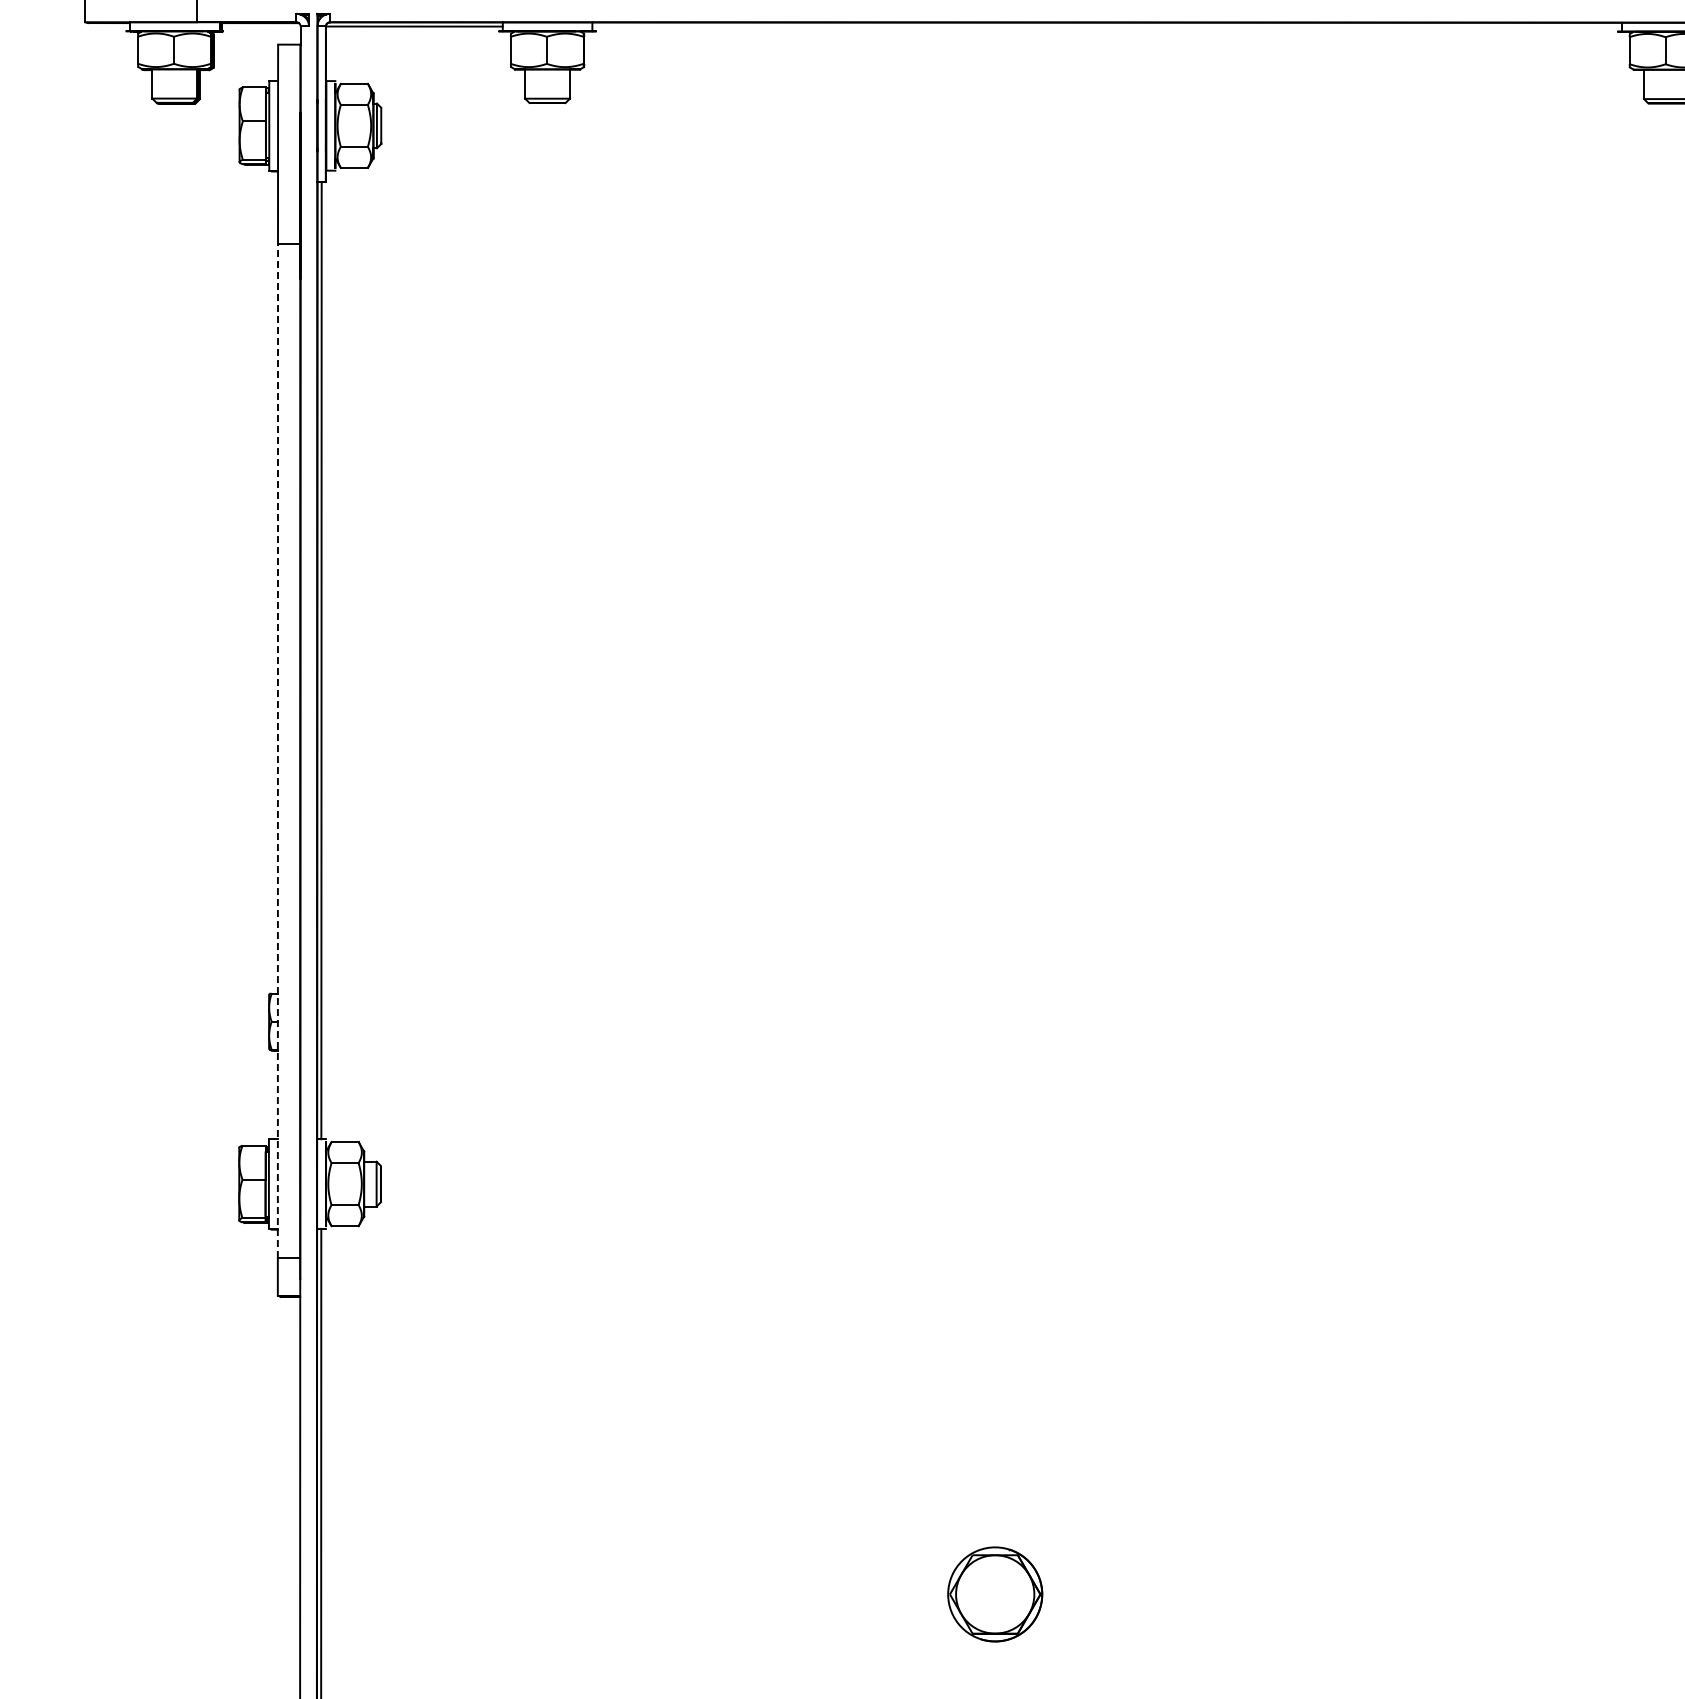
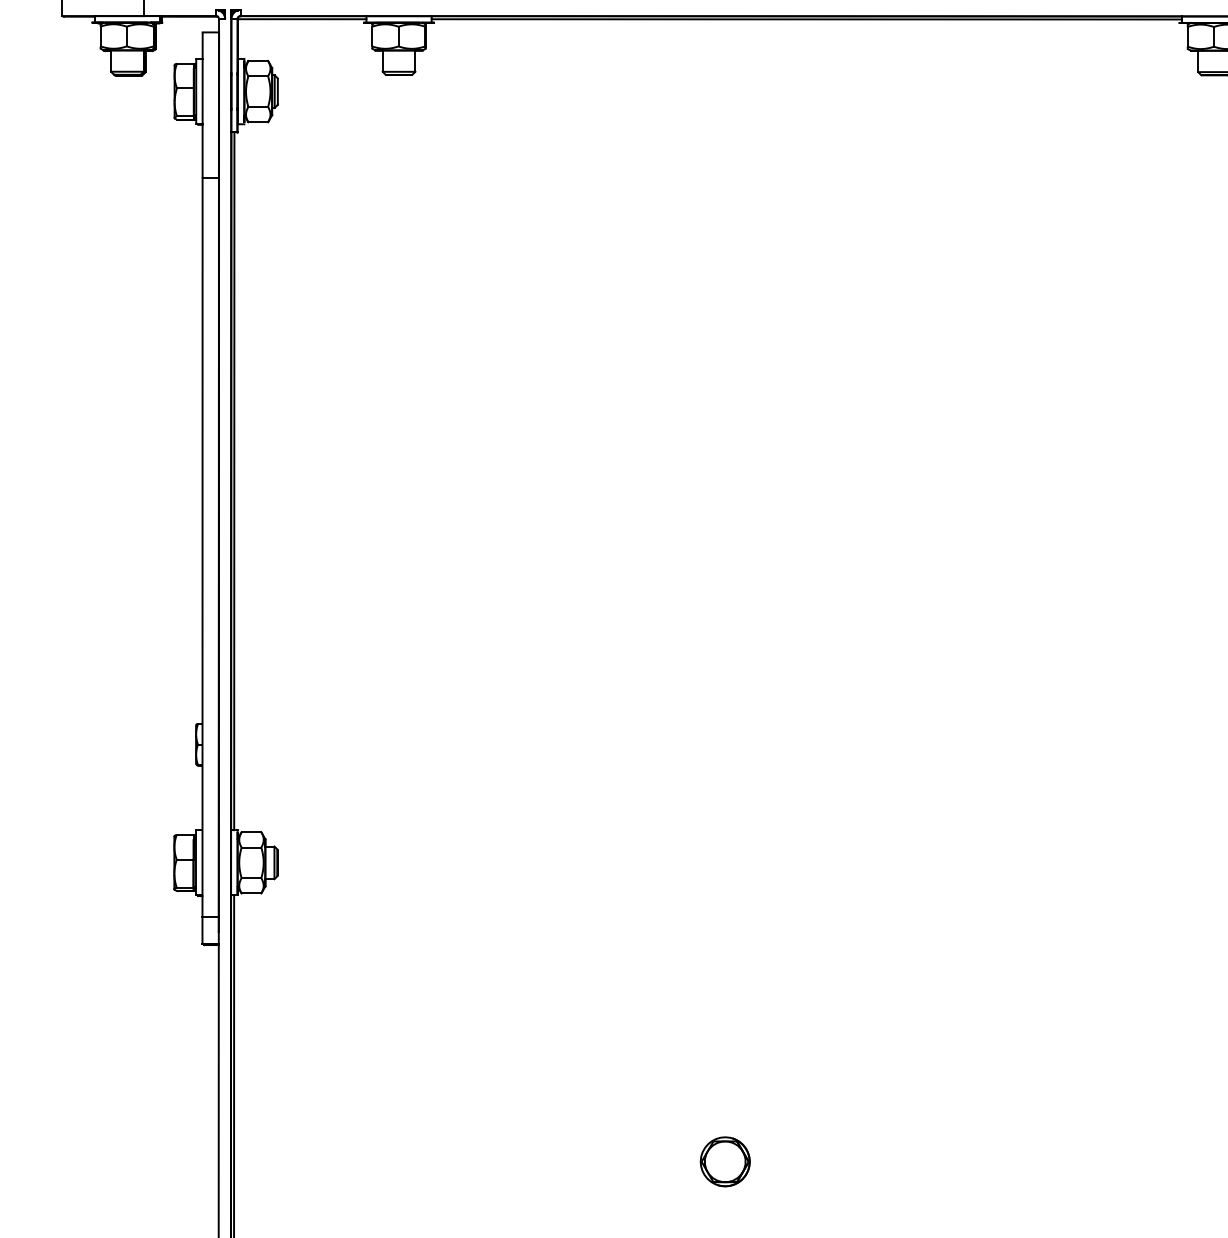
line: (1106, 26) -> (806, 19), added
line: (277, 751) -> (202, 547), dashed -> solid
part: (994, 1593) -> (724, 1161), size x0.71

